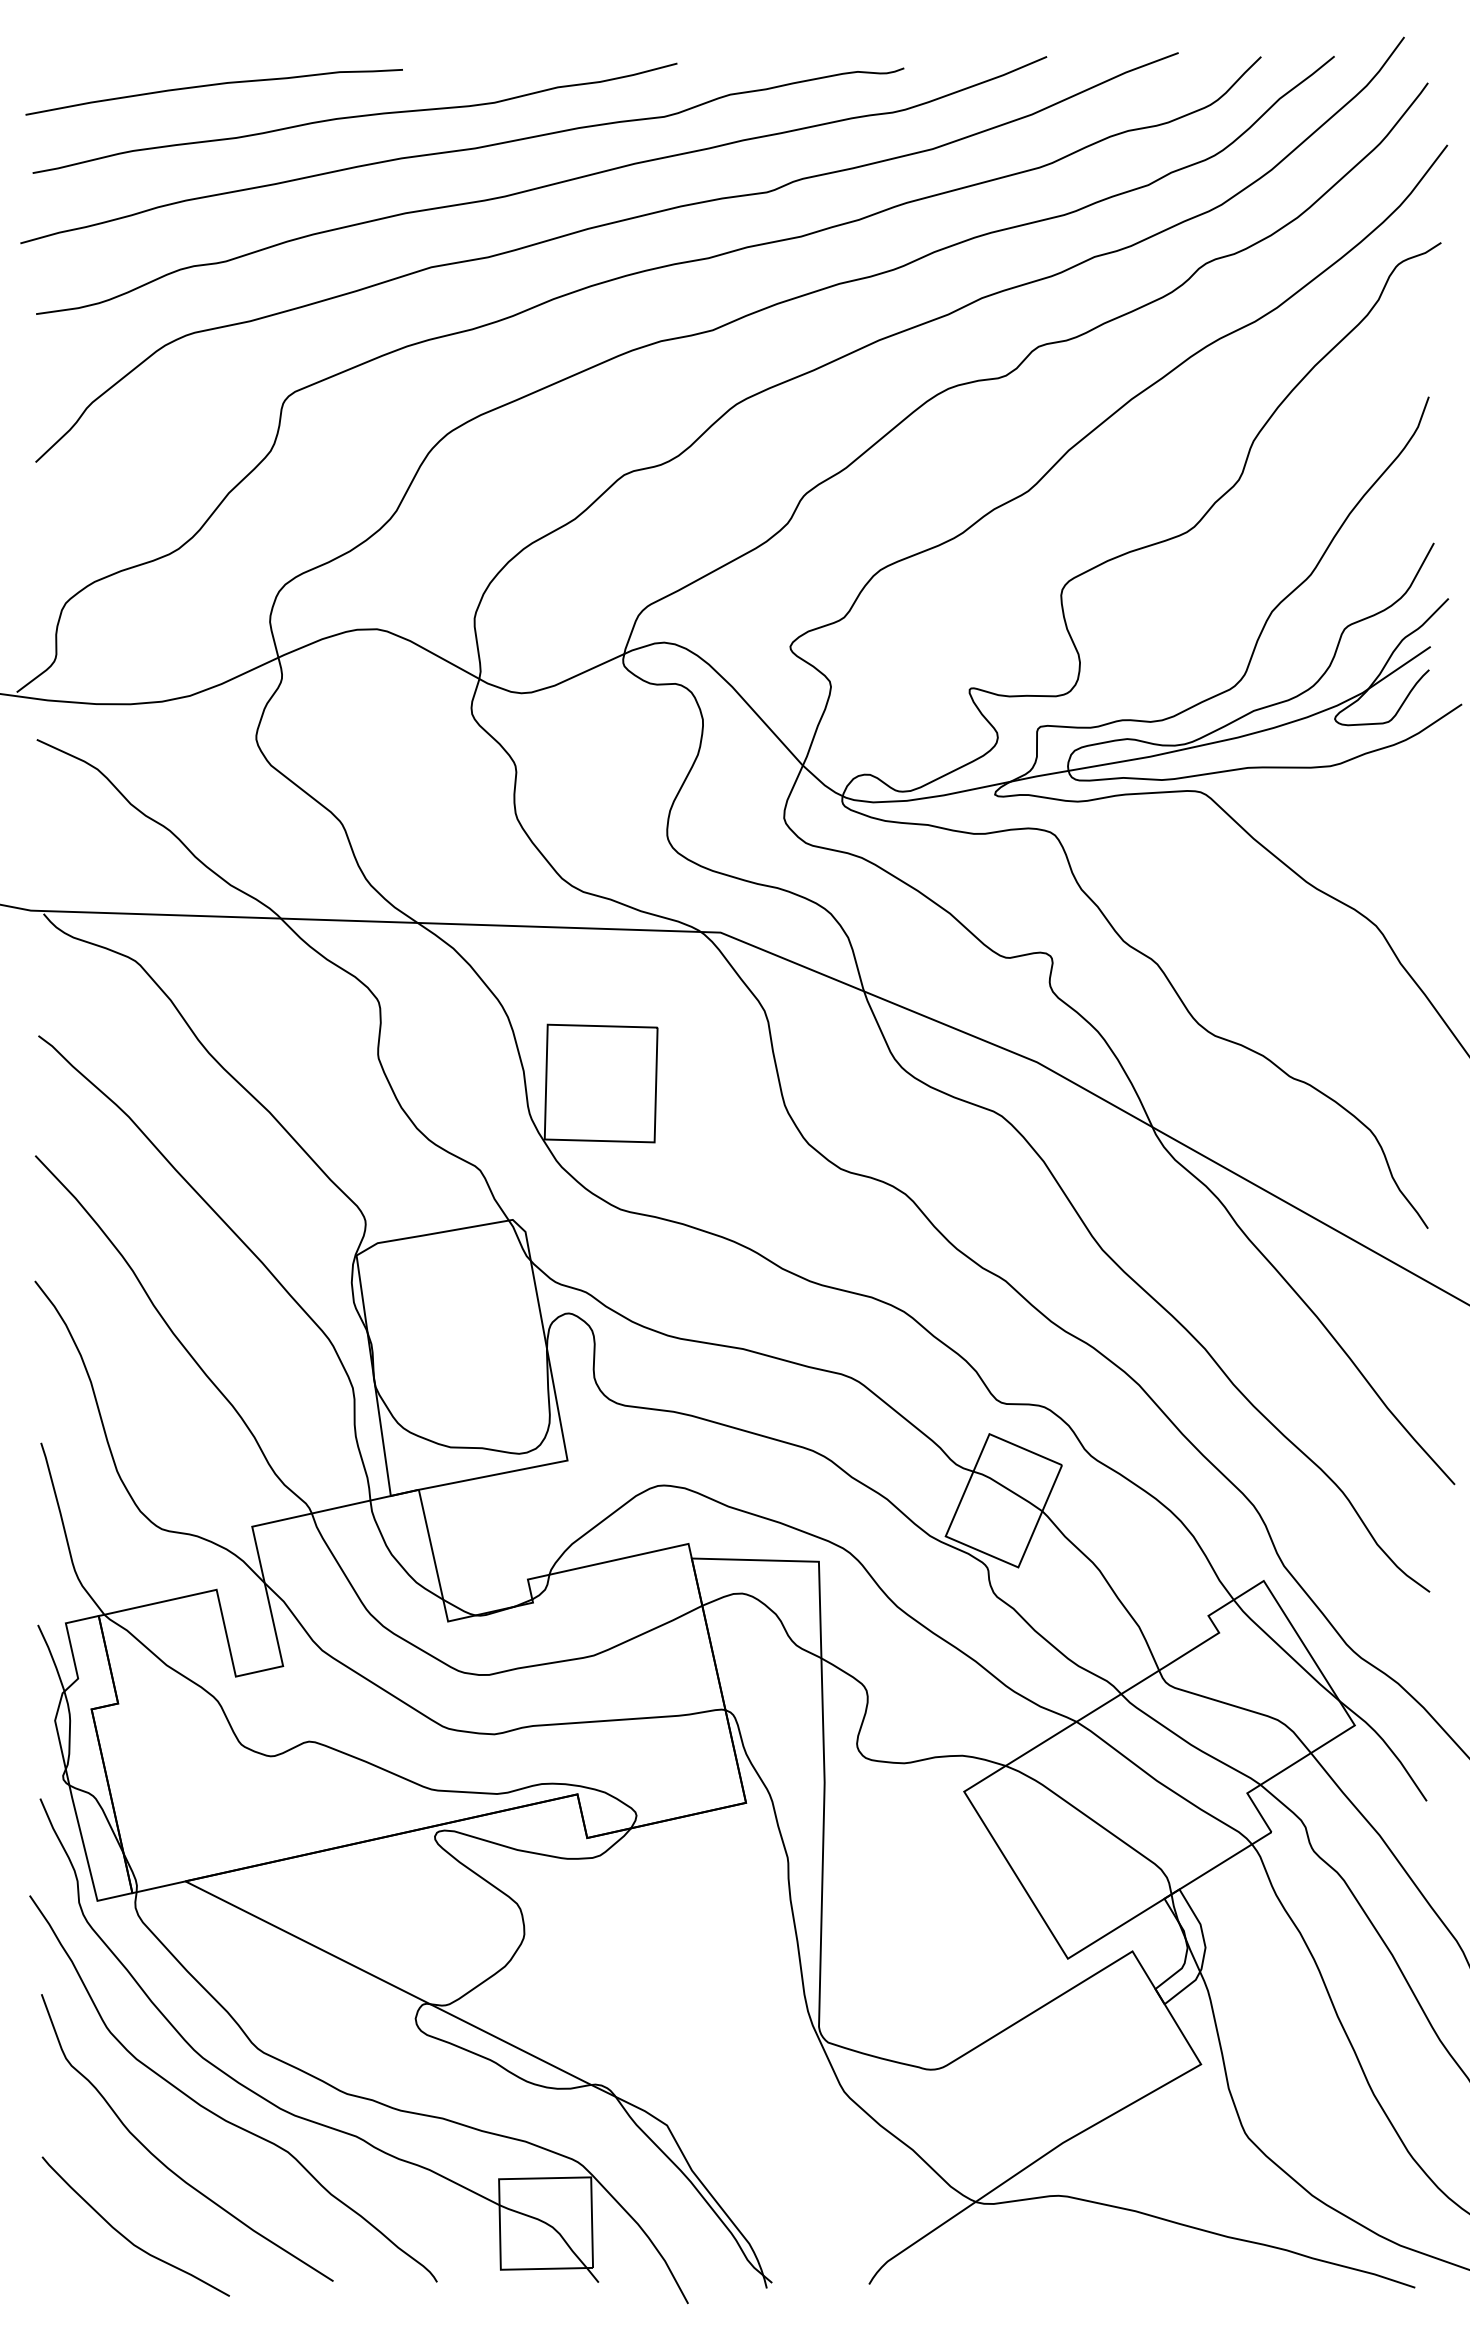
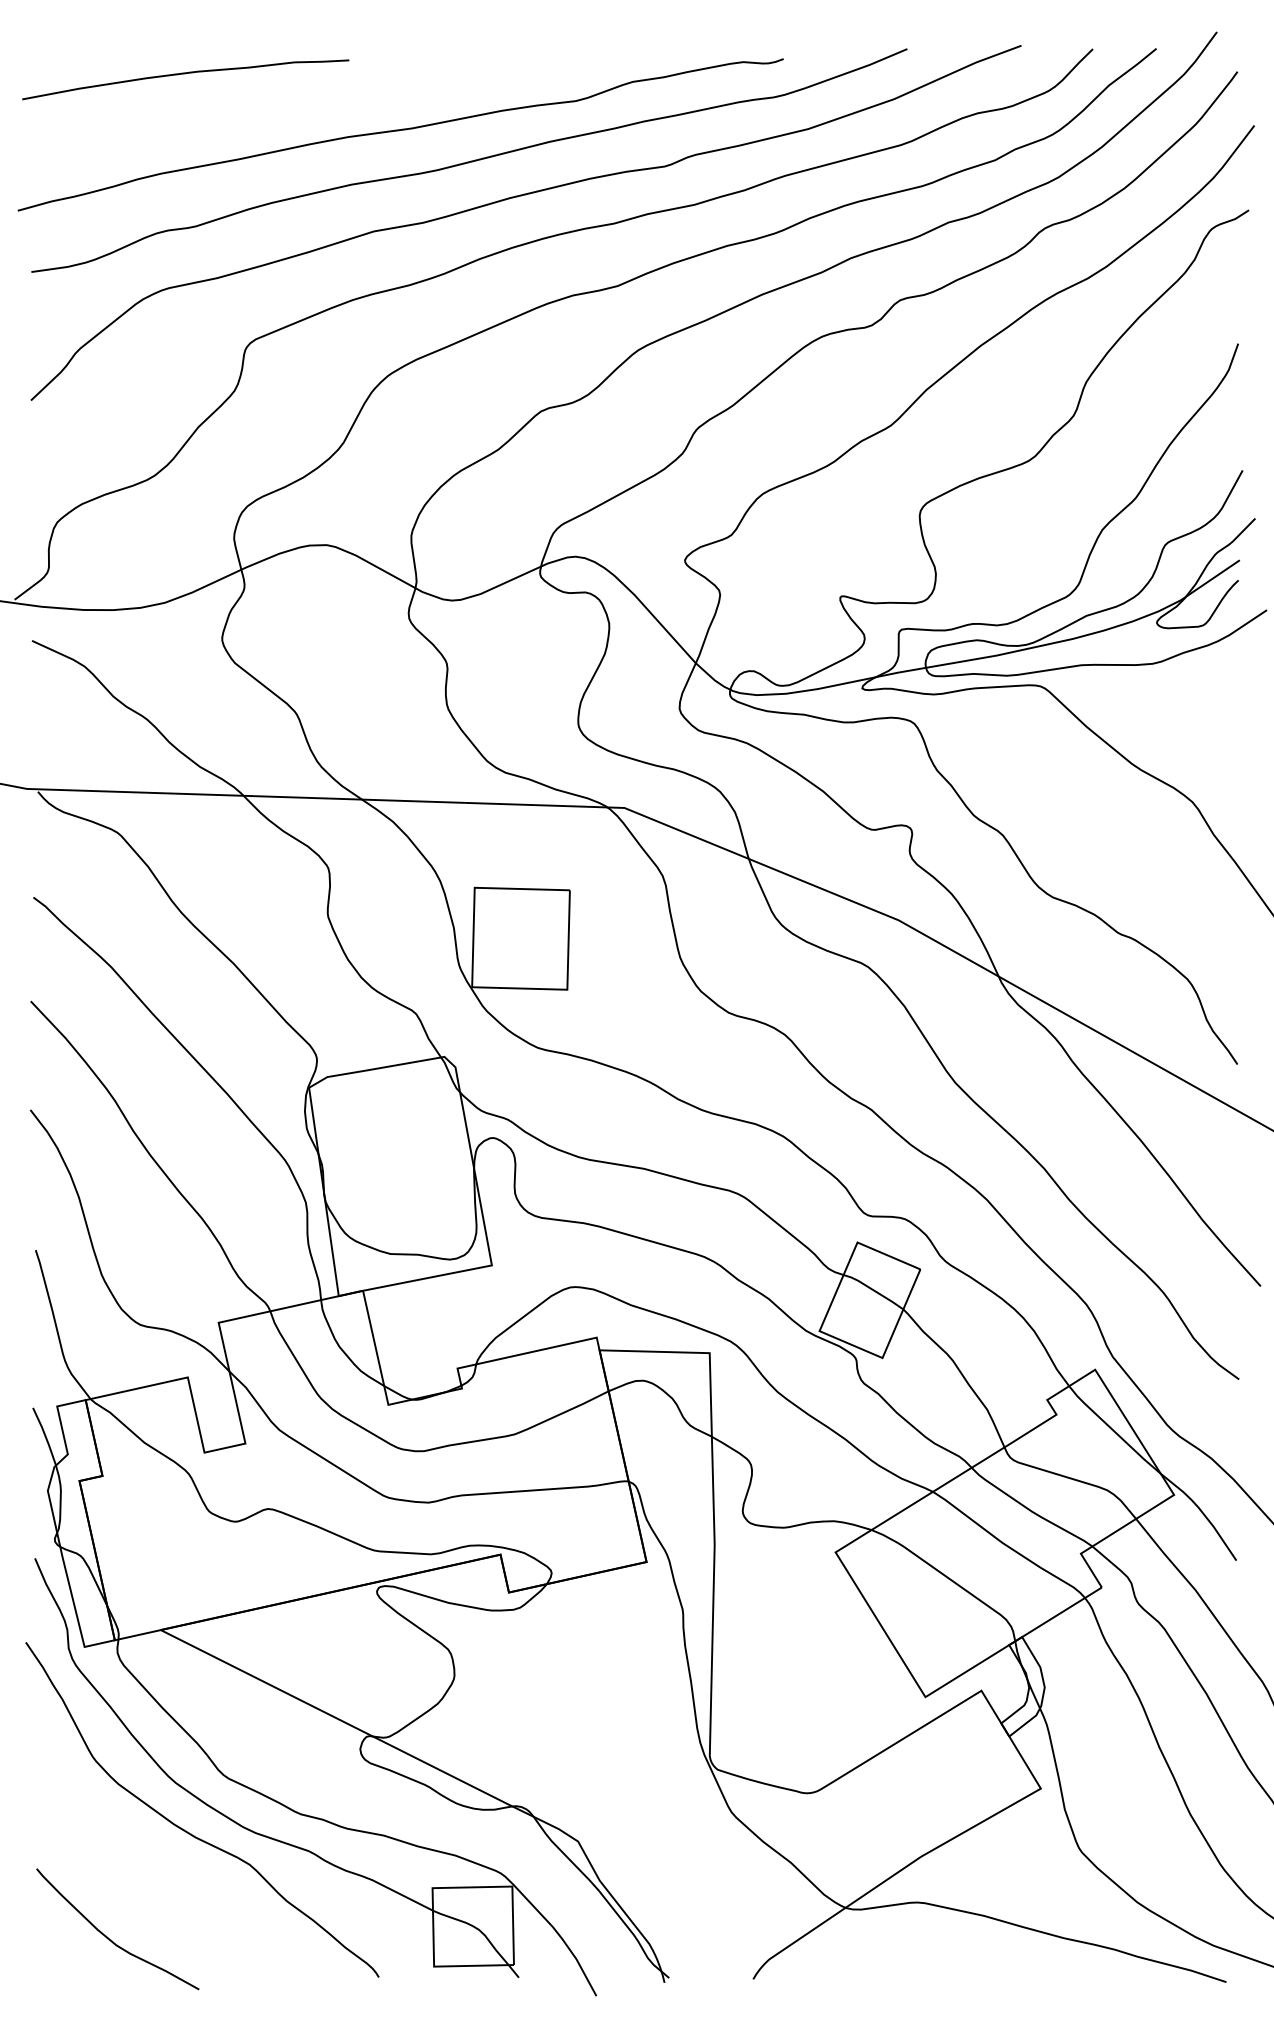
curve: (354, 117) -> (307, 101), removed
curve: (164, 2163) -> (142, 1874), removed

